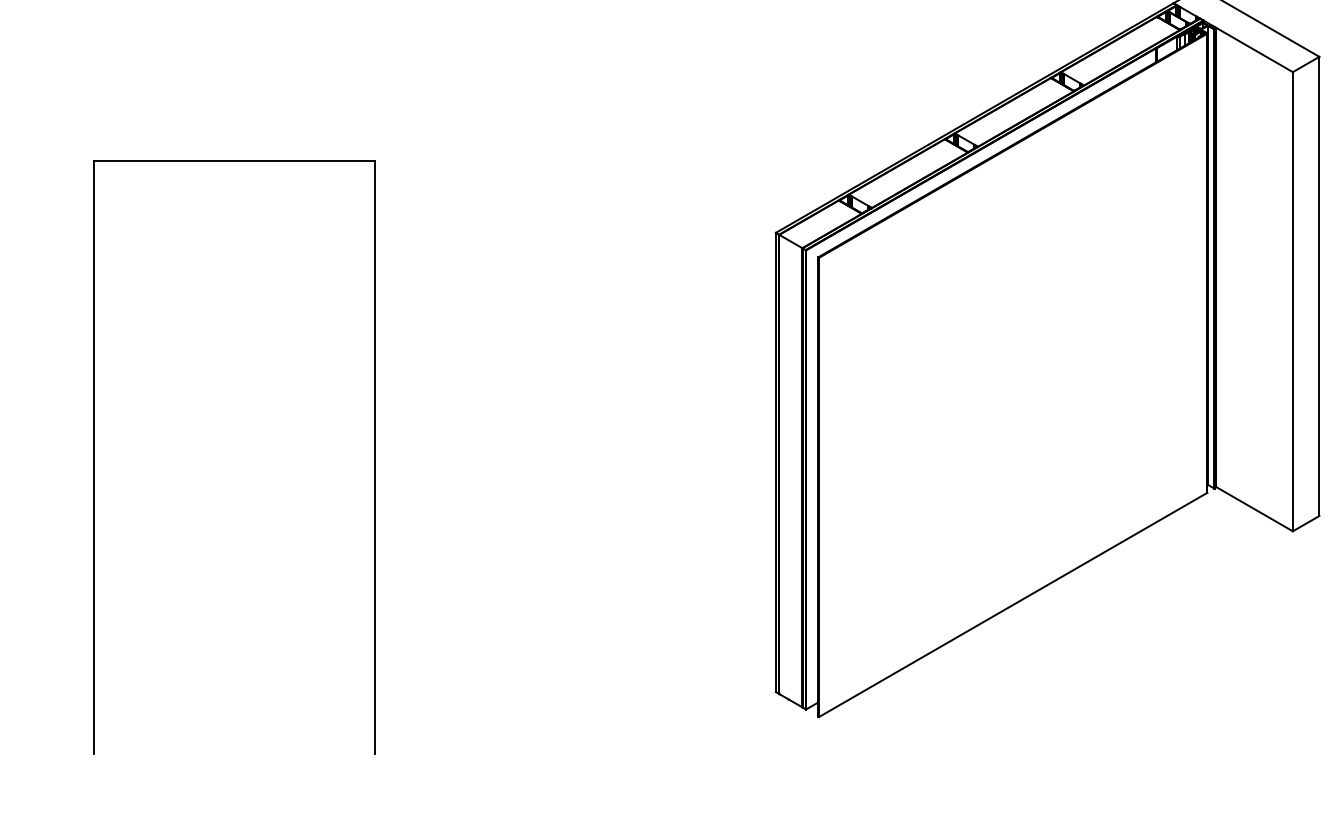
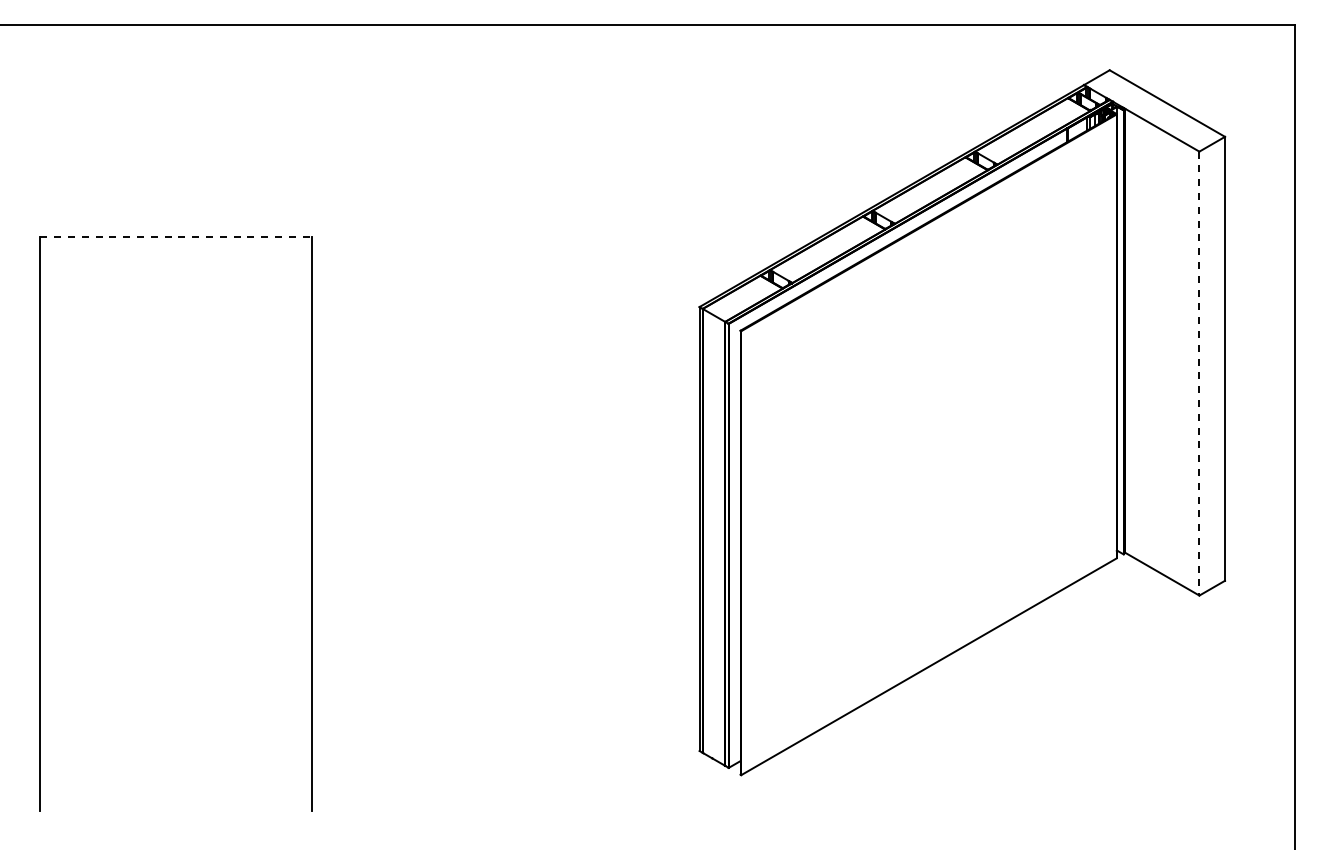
line: (234, 160) -> (176, 237), solid -> dashed
line: (1292, 301) -> (1199, 373), solid -> dashed

